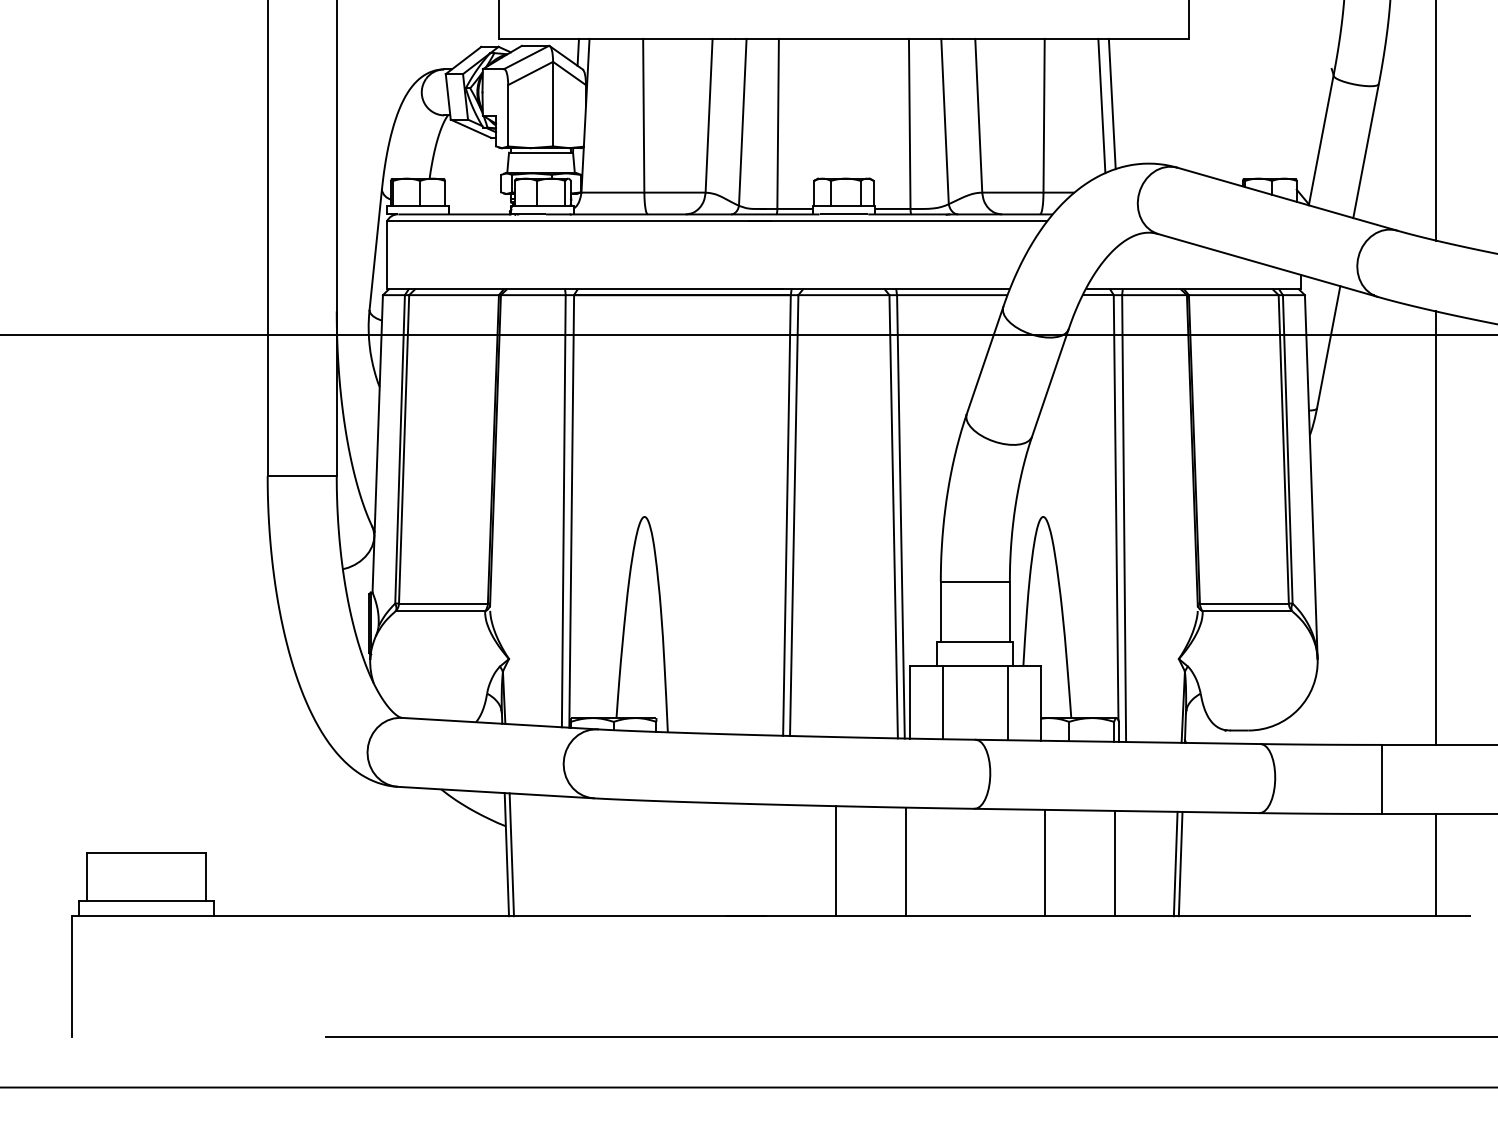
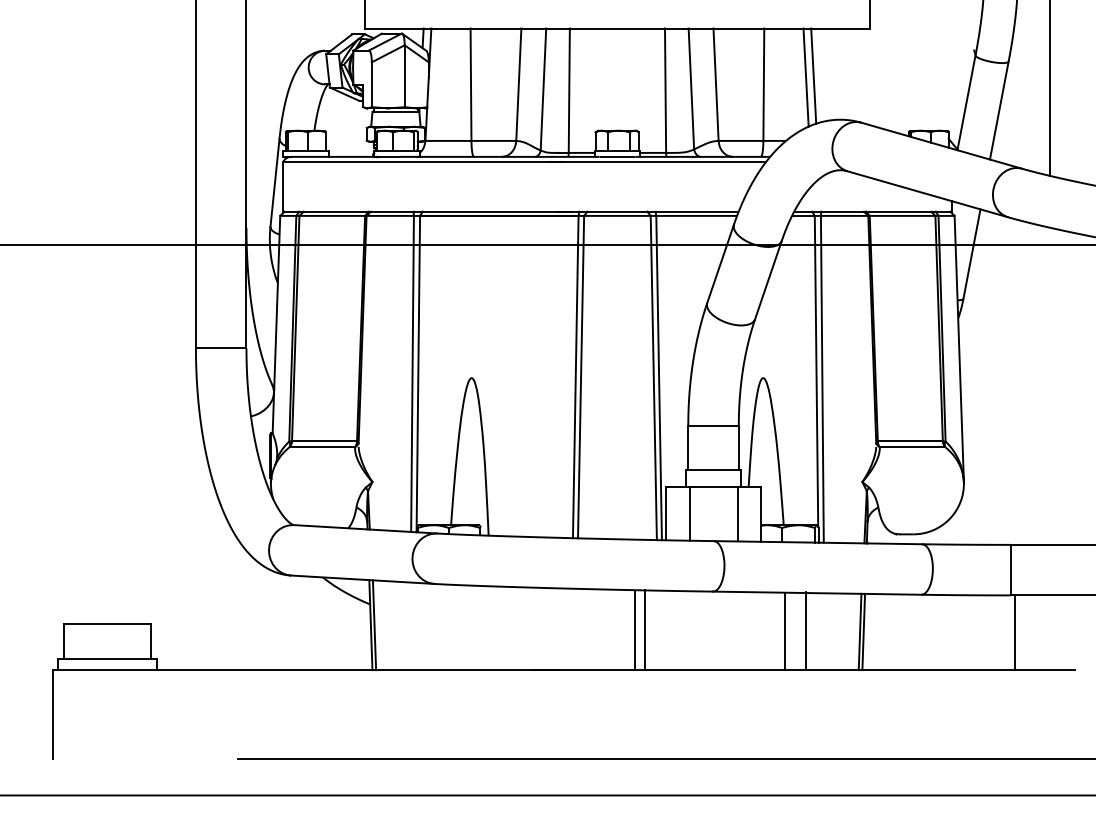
line: (1435, 527) -> (1050, 385), removed
line: (835, 861) -> (644, 630), moved
line: (905, 861) -> (634, 630), moved
line: (1045, 862) -> (805, 630), moved
line: (1114, 863) -> (784, 631), moved
line: (1435, 864) -> (1014, 632), moved

